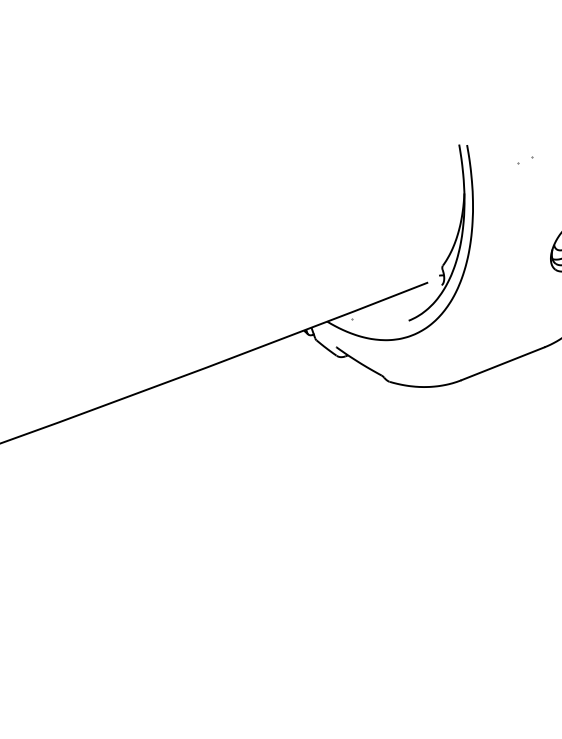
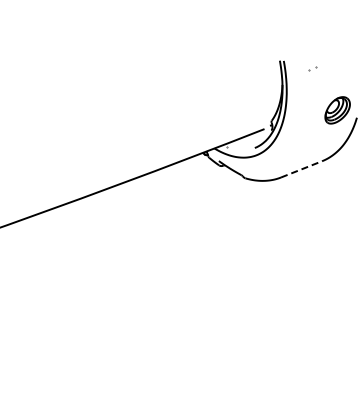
line: (504, 364) -> (302, 169), solid -> dashed

